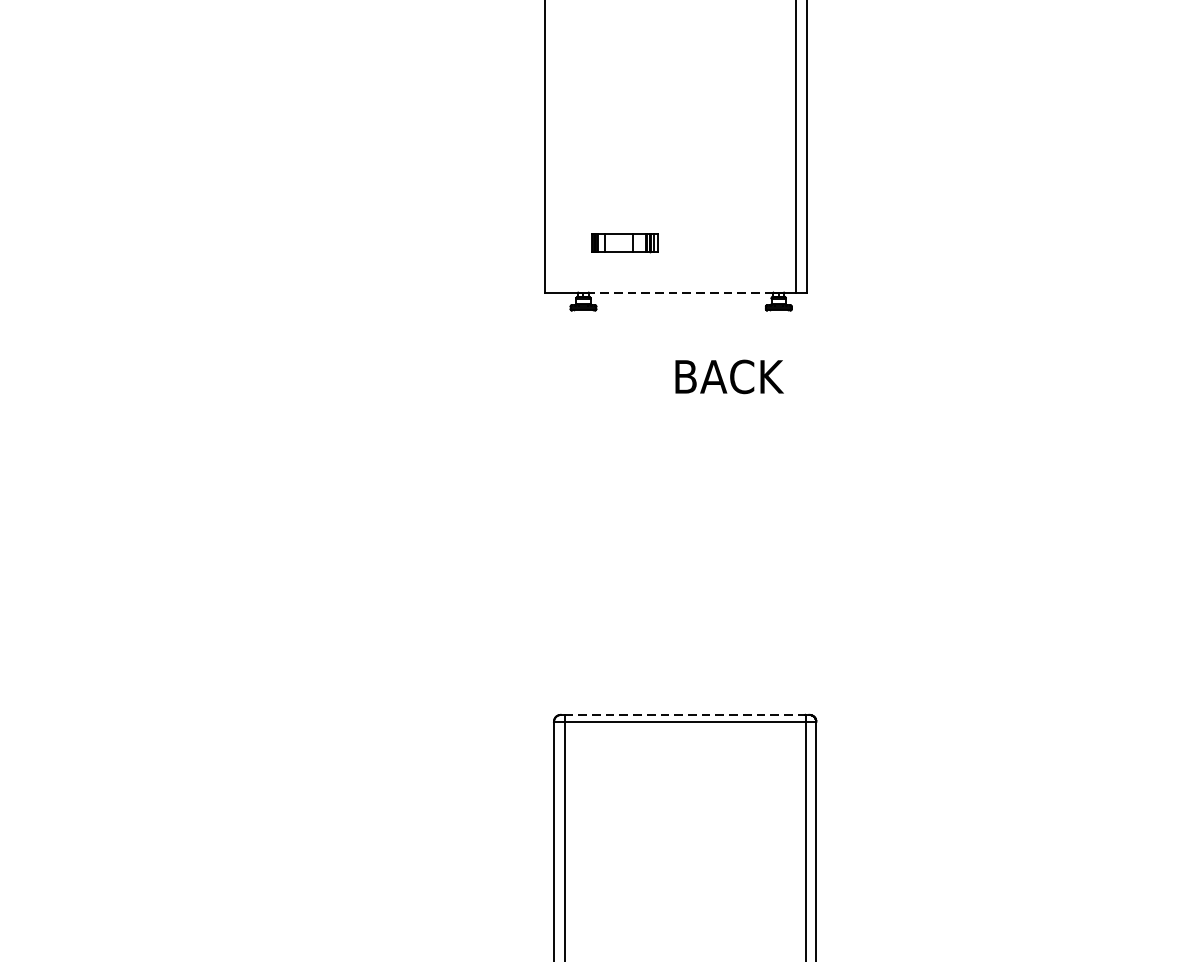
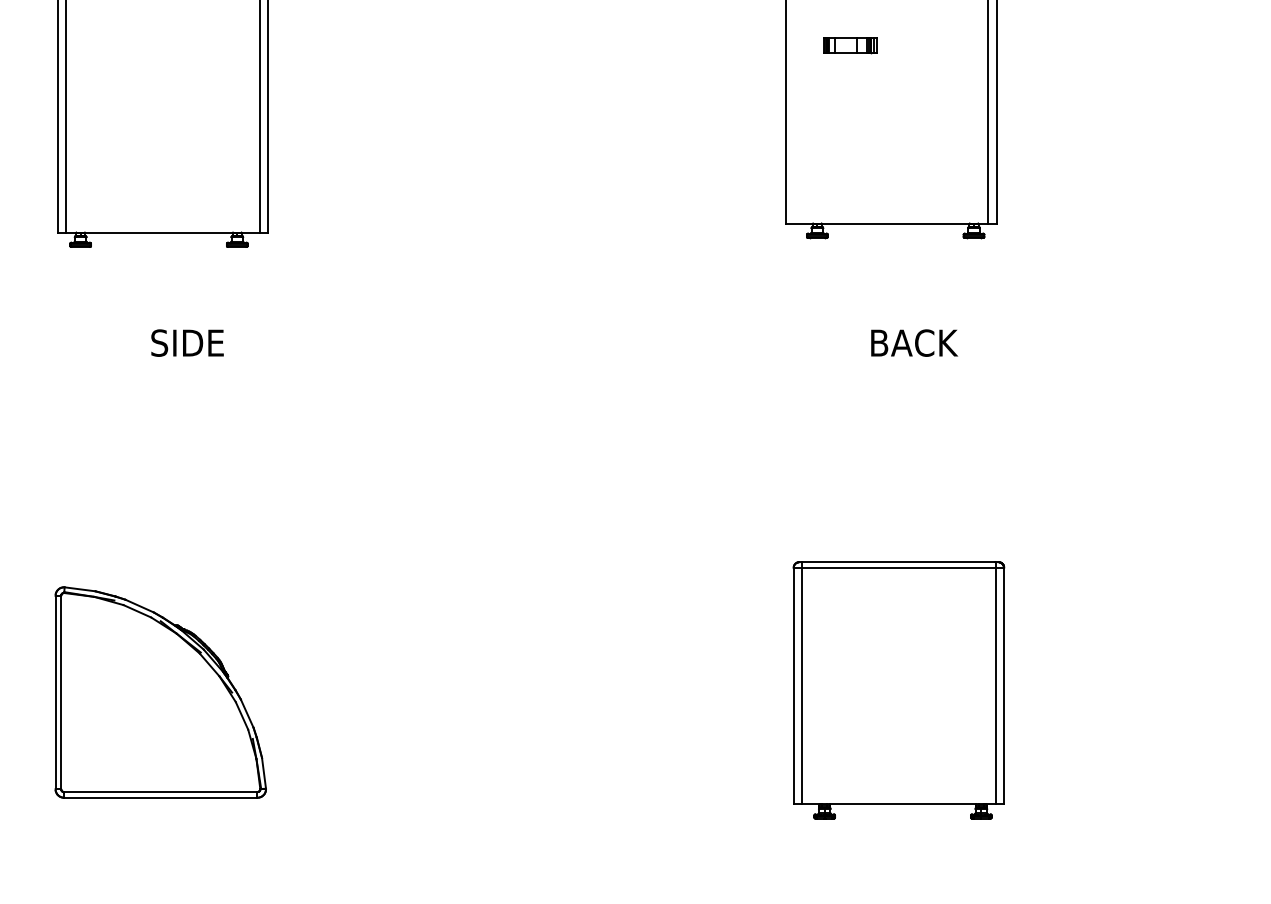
part: (624, 242) -> (850, 45), moved
line: (680, 292) -> (895, 223), dashed -> solid
text: (729, 376) -> (914, 342), moved
line: (684, 715) -> (898, 562), dashed -> solid

